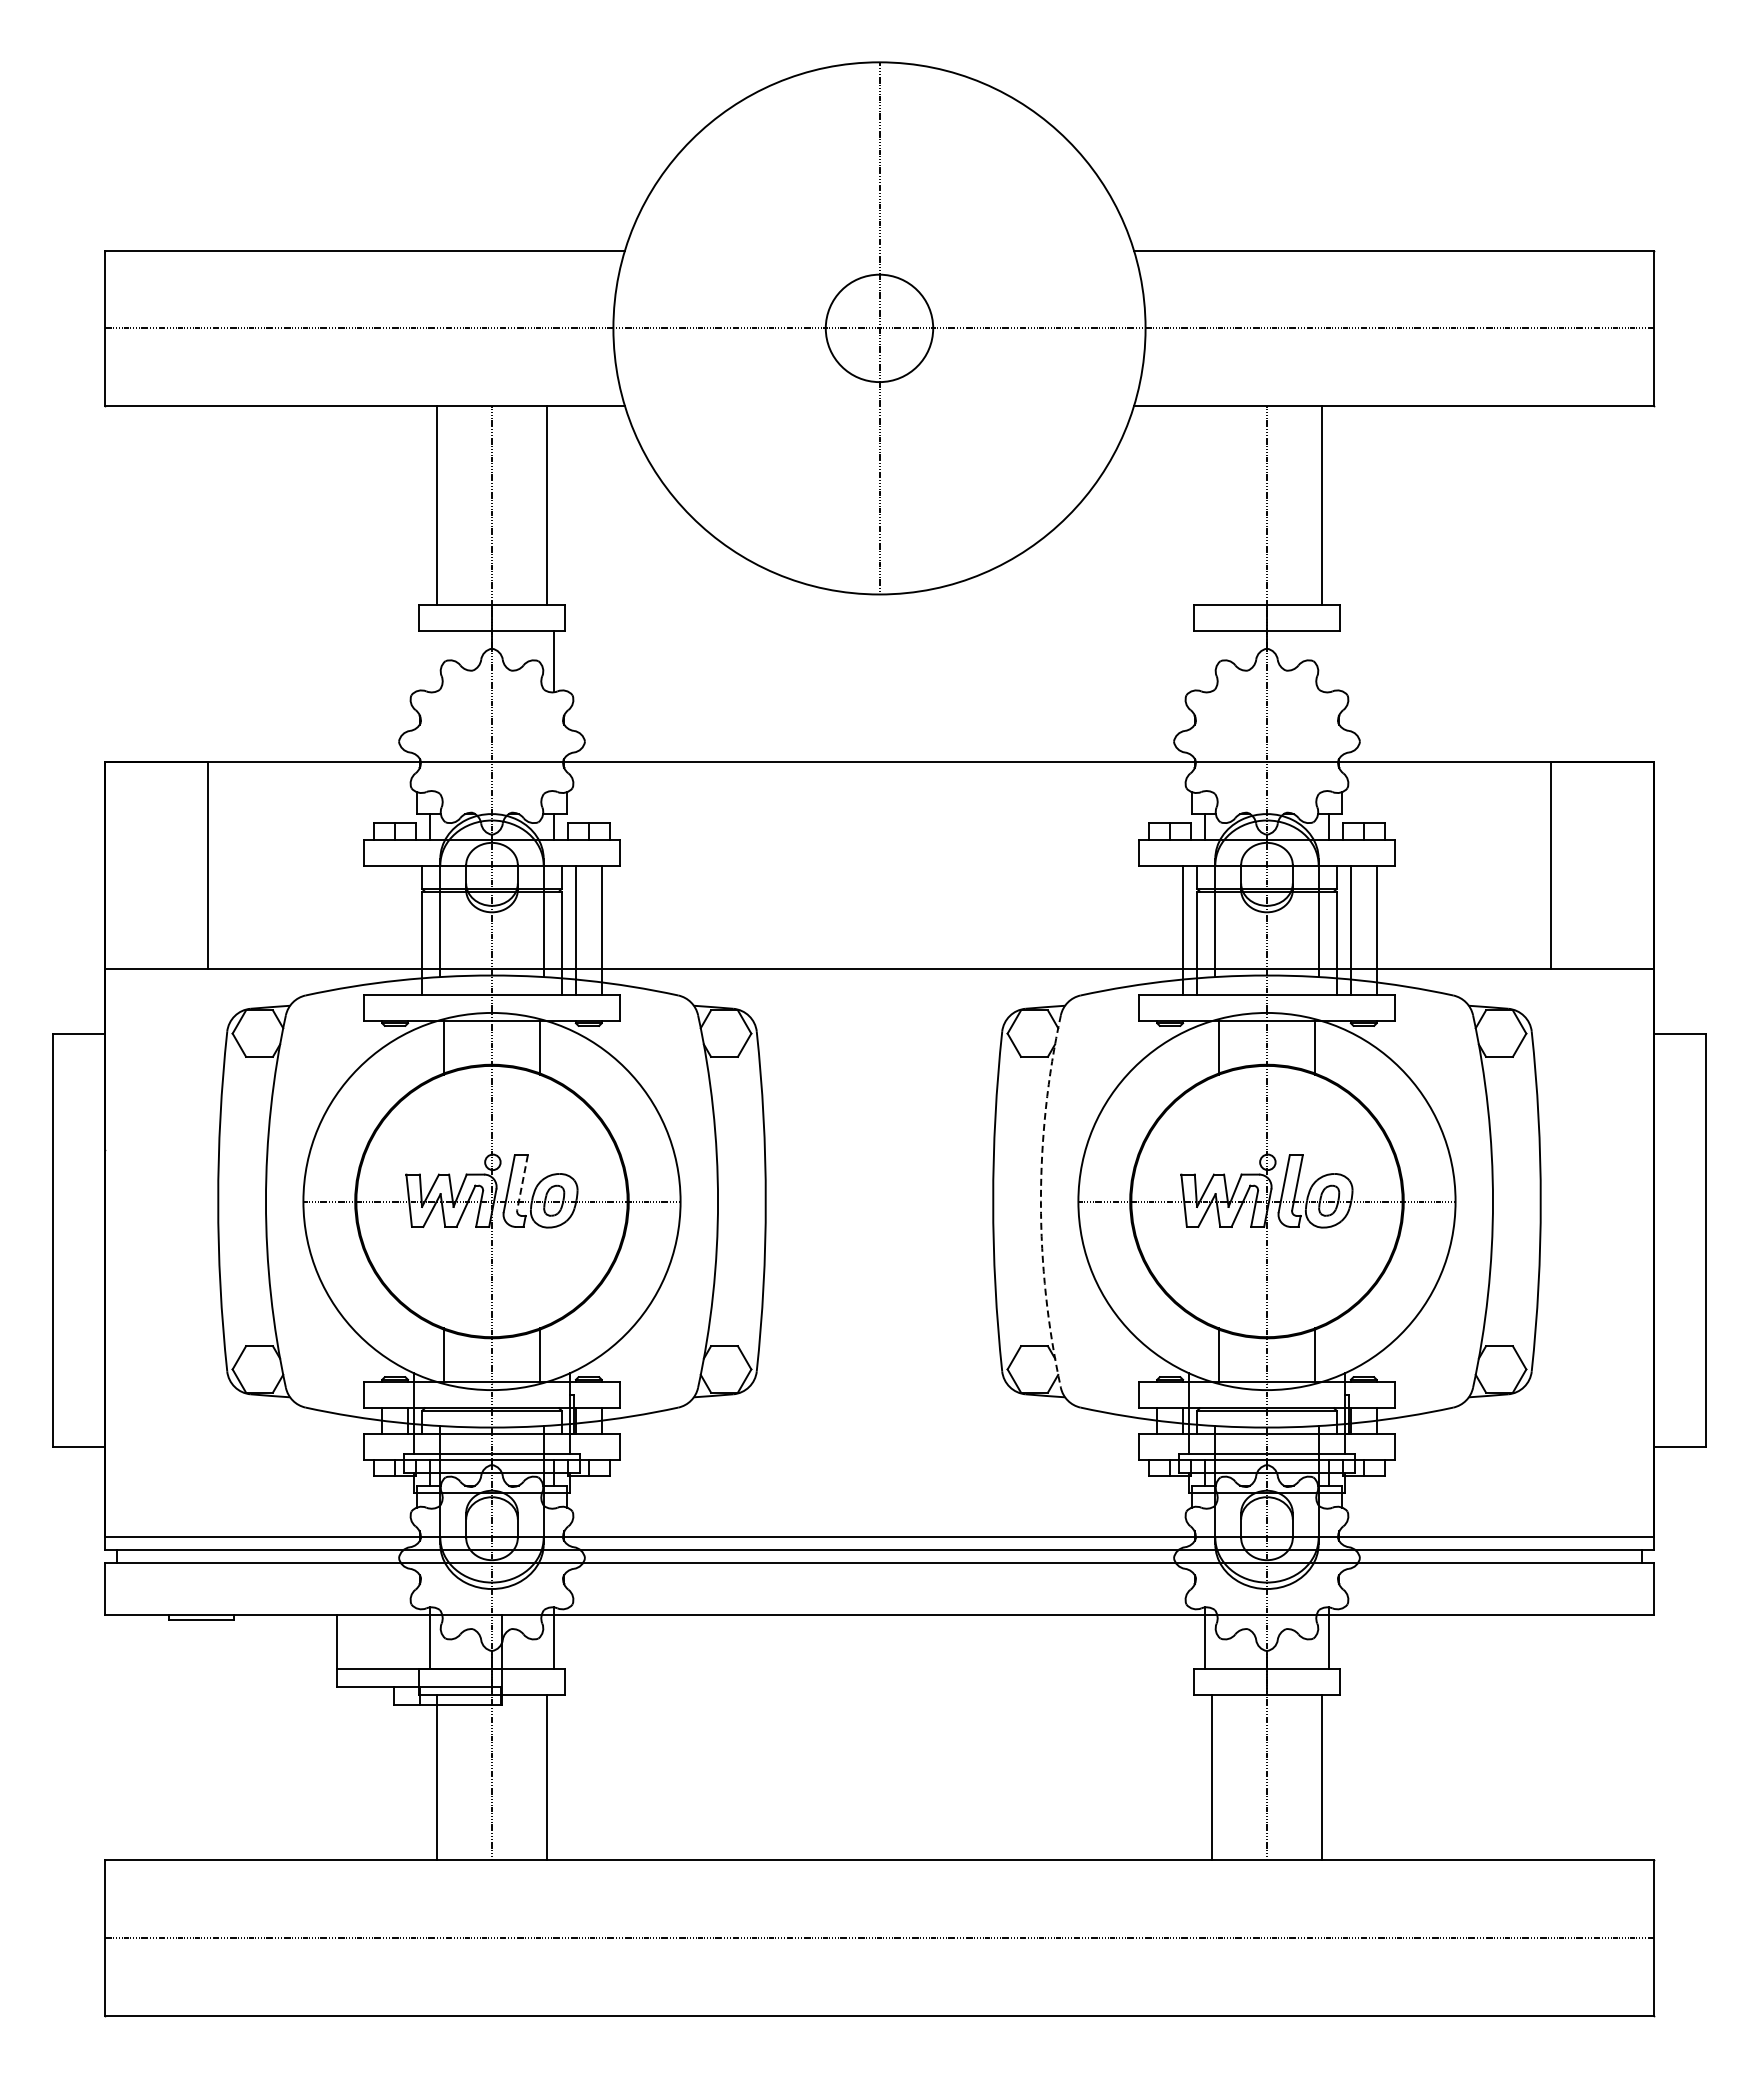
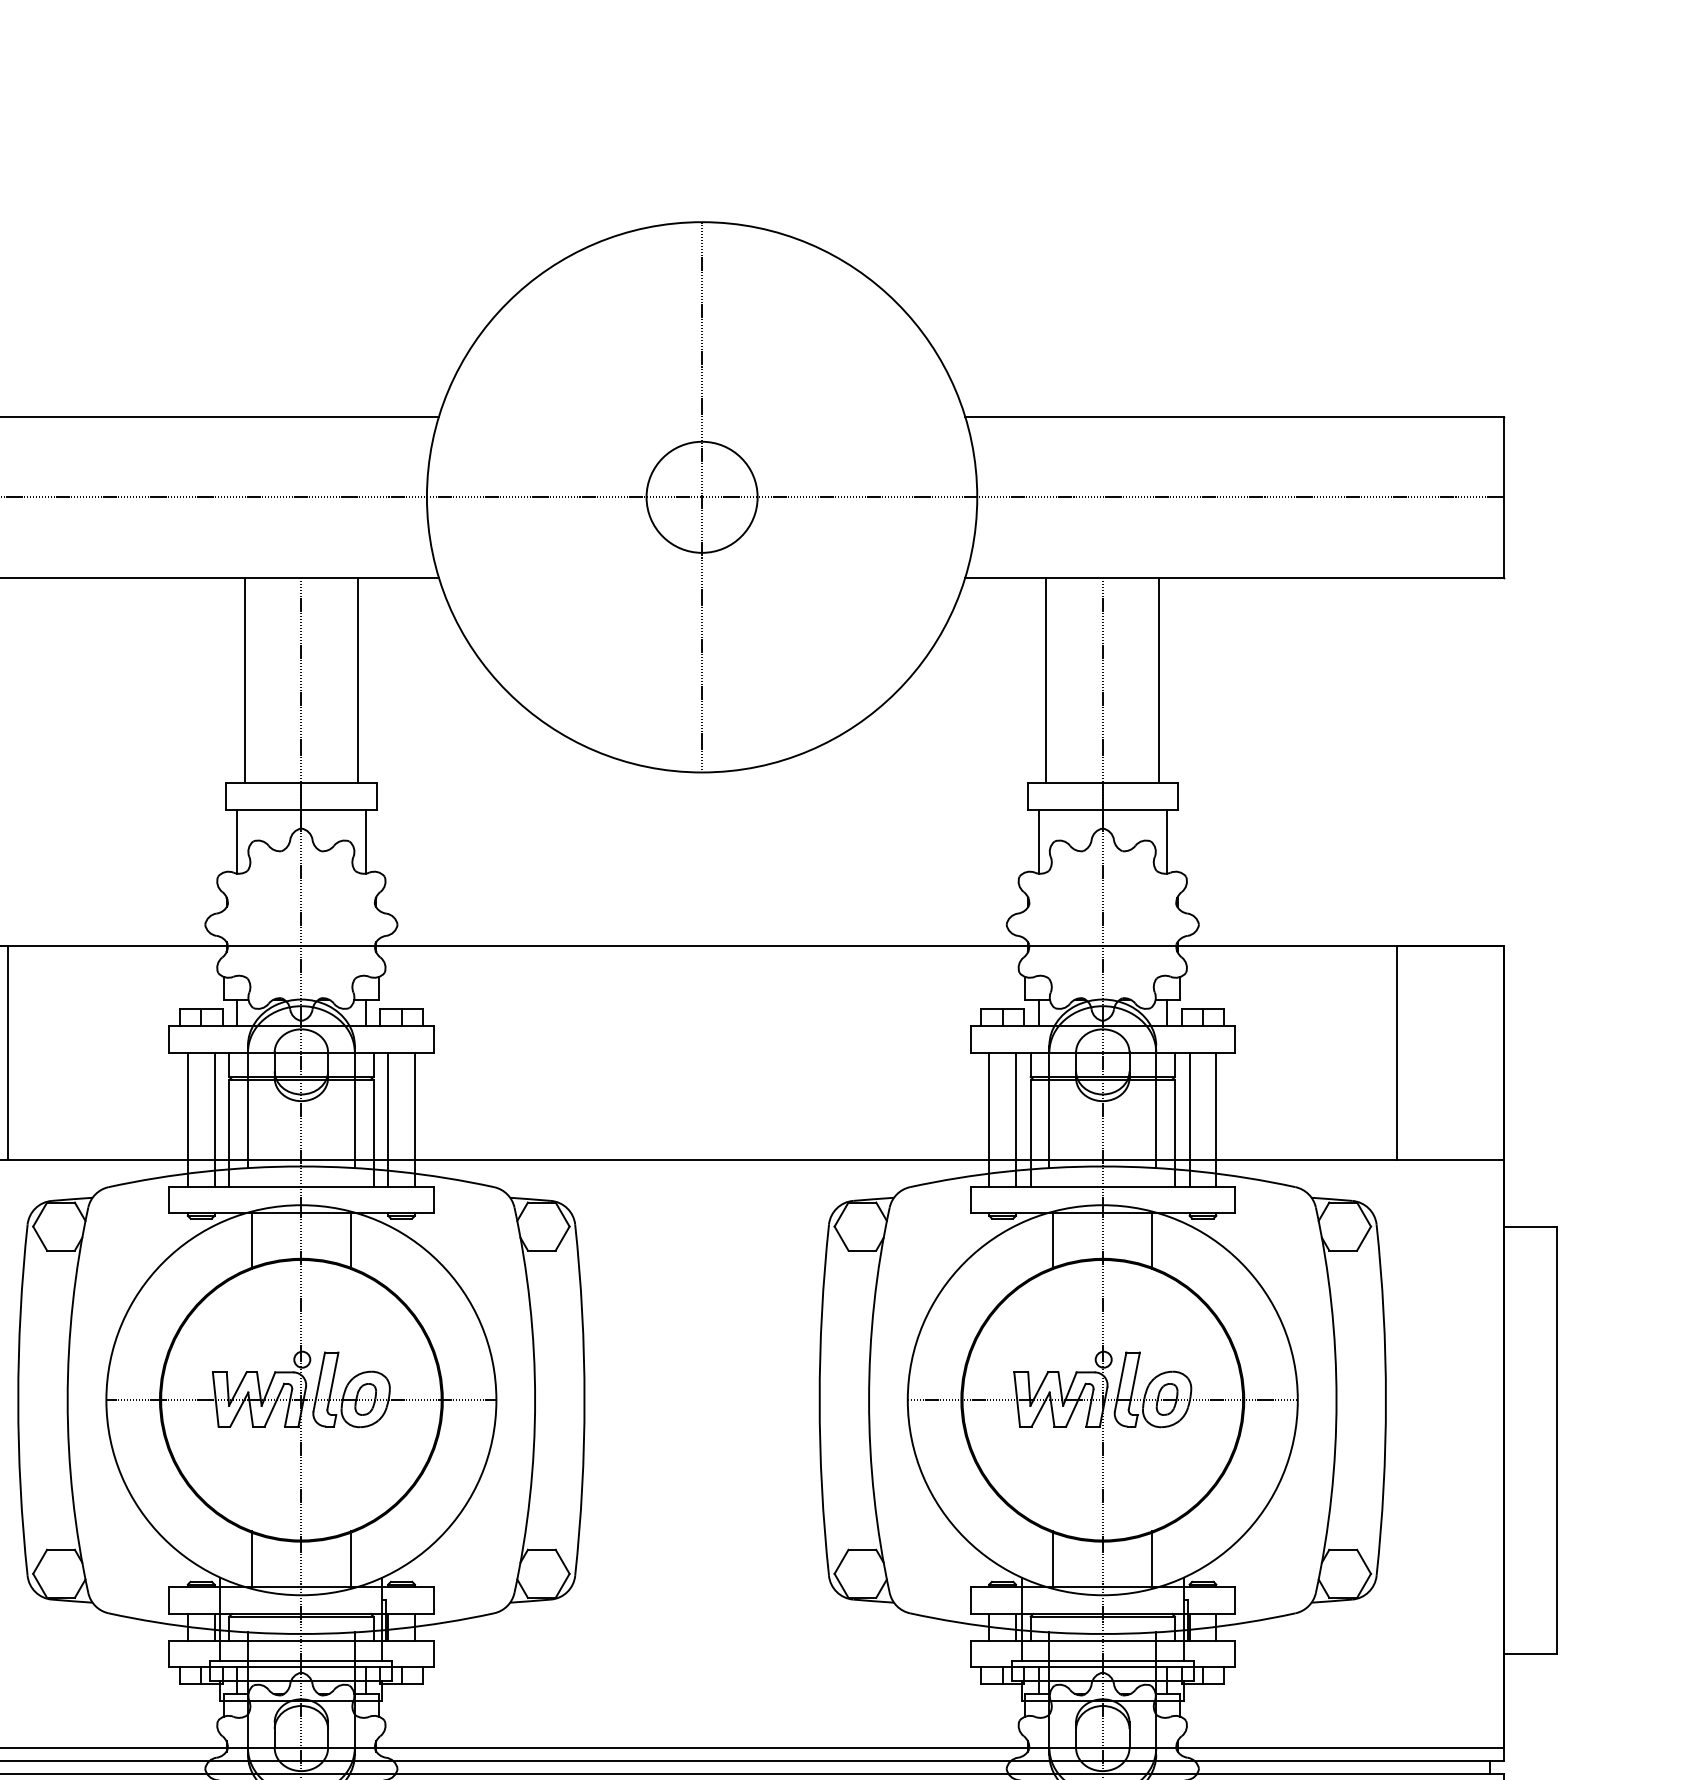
line: (1212, 505) -> (1046, 680), added
line: (430, 661) -> (237, 841), added
line: (1204, 661) -> (1038, 841), added
line: (1328, 661) -> (1166, 841), added
line: (382, 929) -> (188, 1118), added
line: (408, 929) -> (215, 1118), added
line: (1157, 929) -> (989, 1118), added
line: (522, 1182) -> (332, 1380), dashed -> solid
arc: (1040, 1201) -> (868, 1400), dashed -> solid

